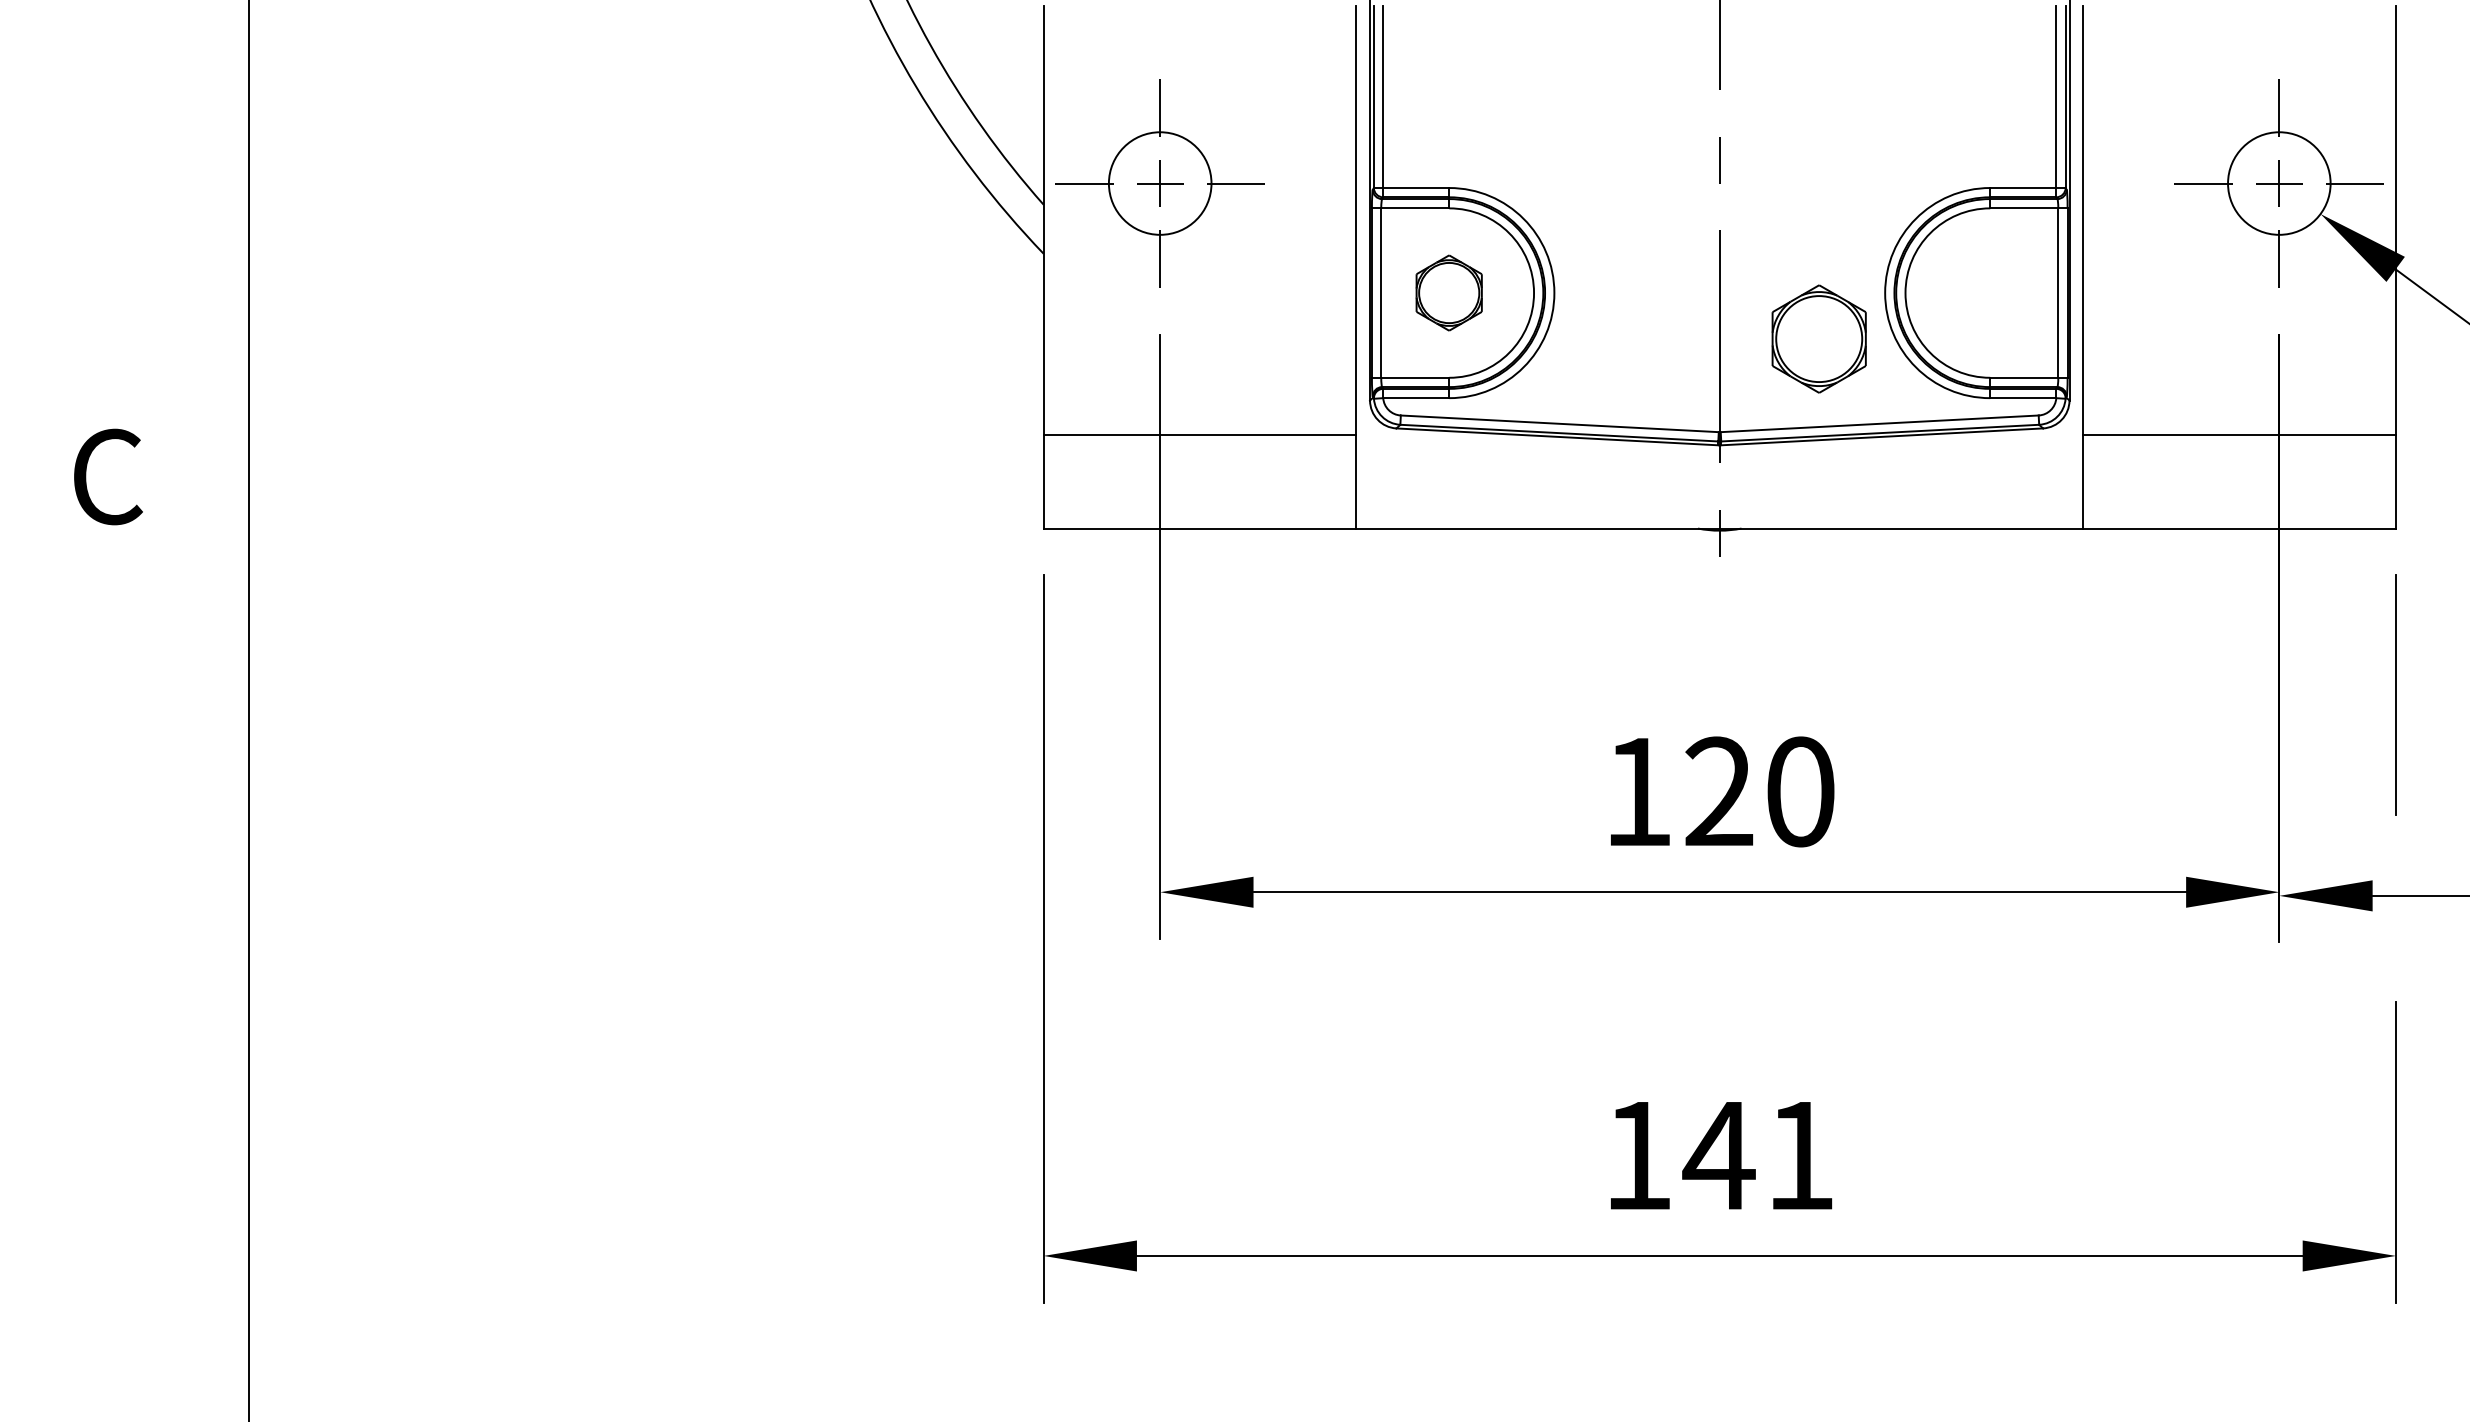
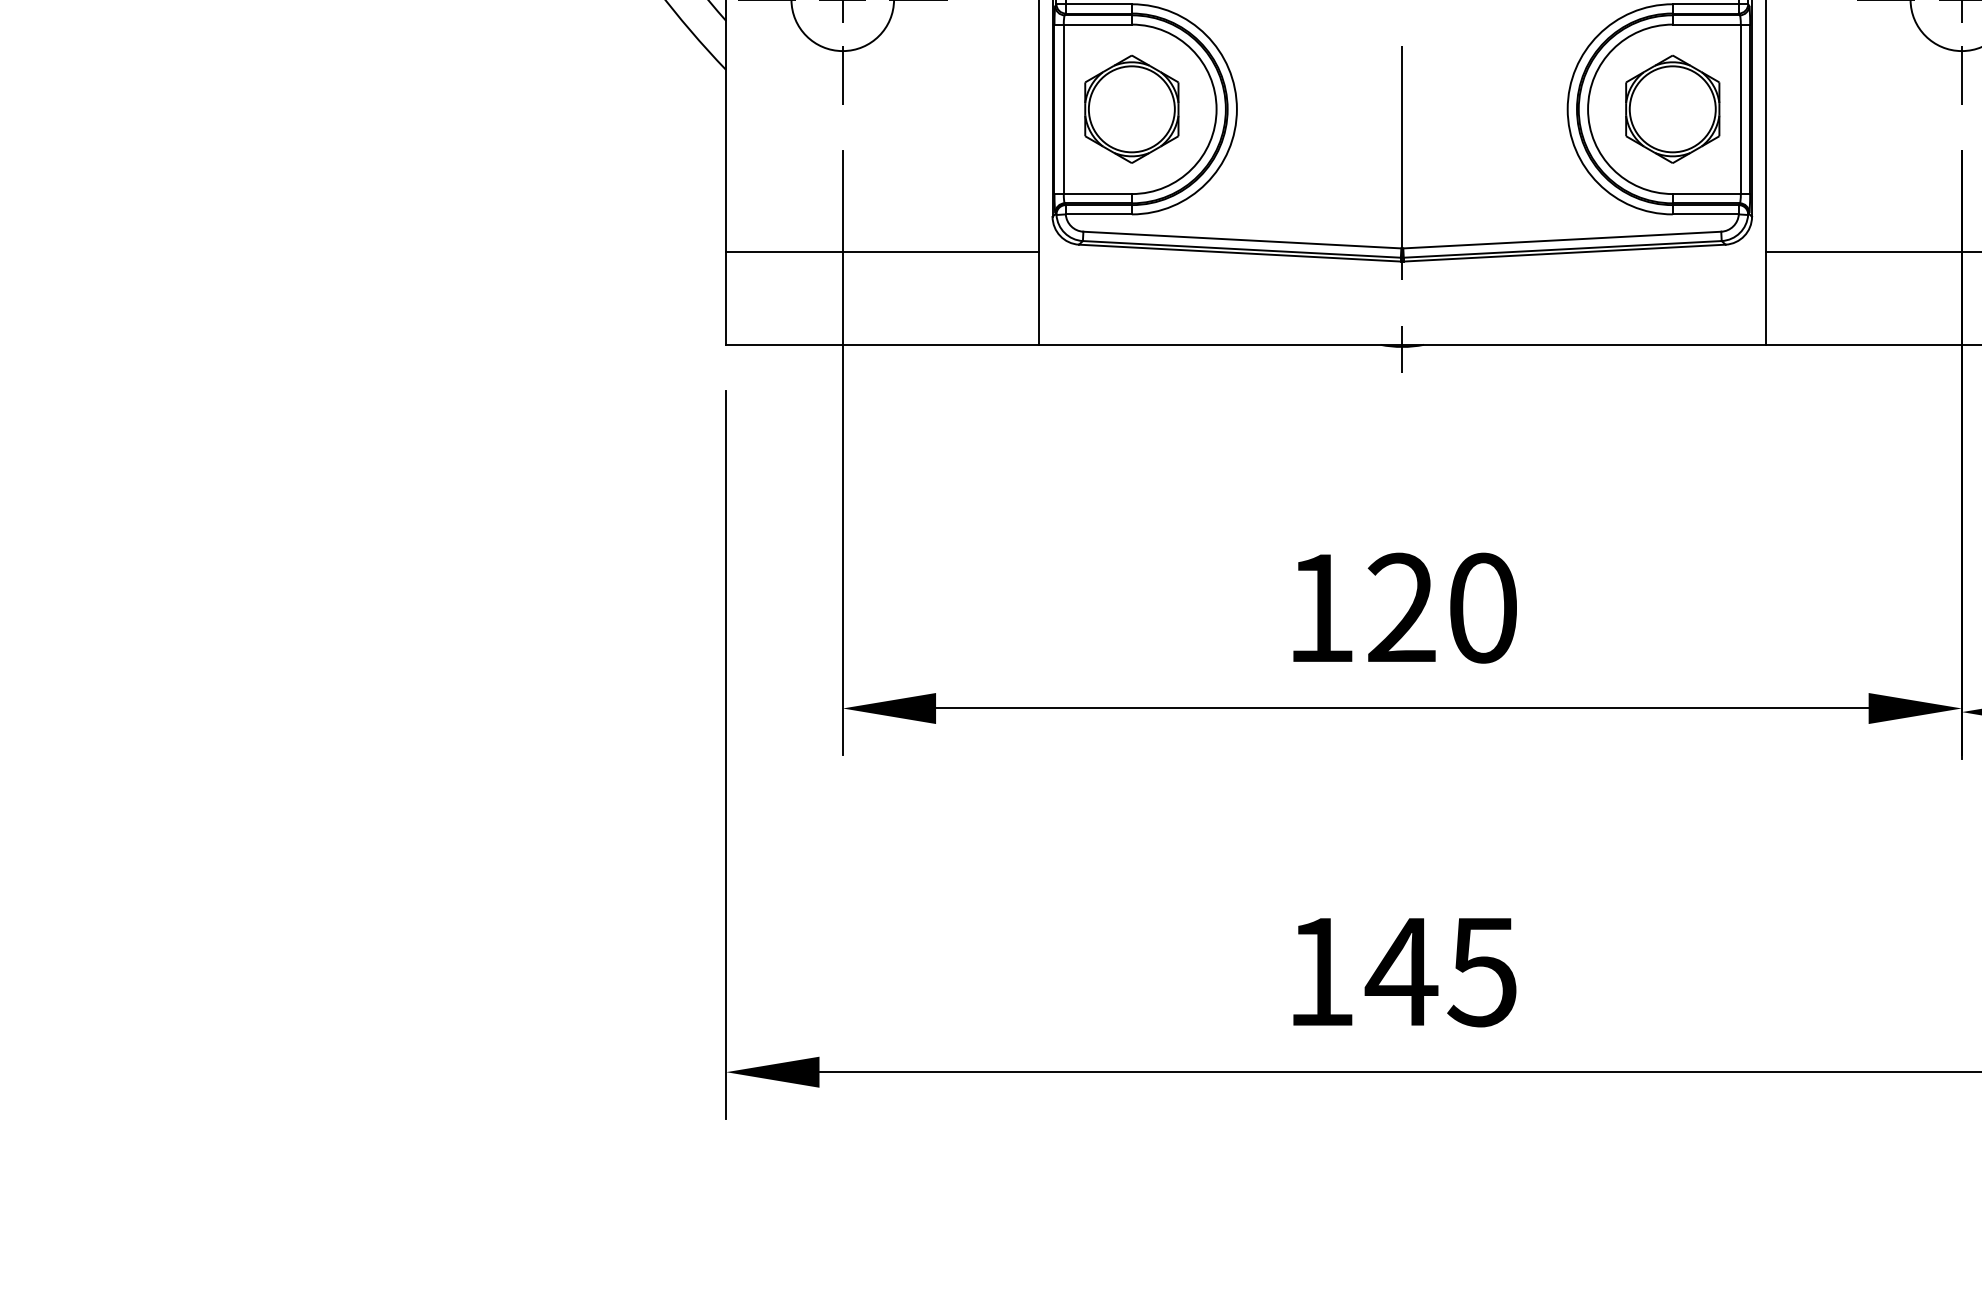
part: (1448, 292) -> (1131, 108), size x1.43
part: (1818, 338) -> (1672, 108), moved
text: (1798, 1156) -> (1481, 972), 141 -> 145

